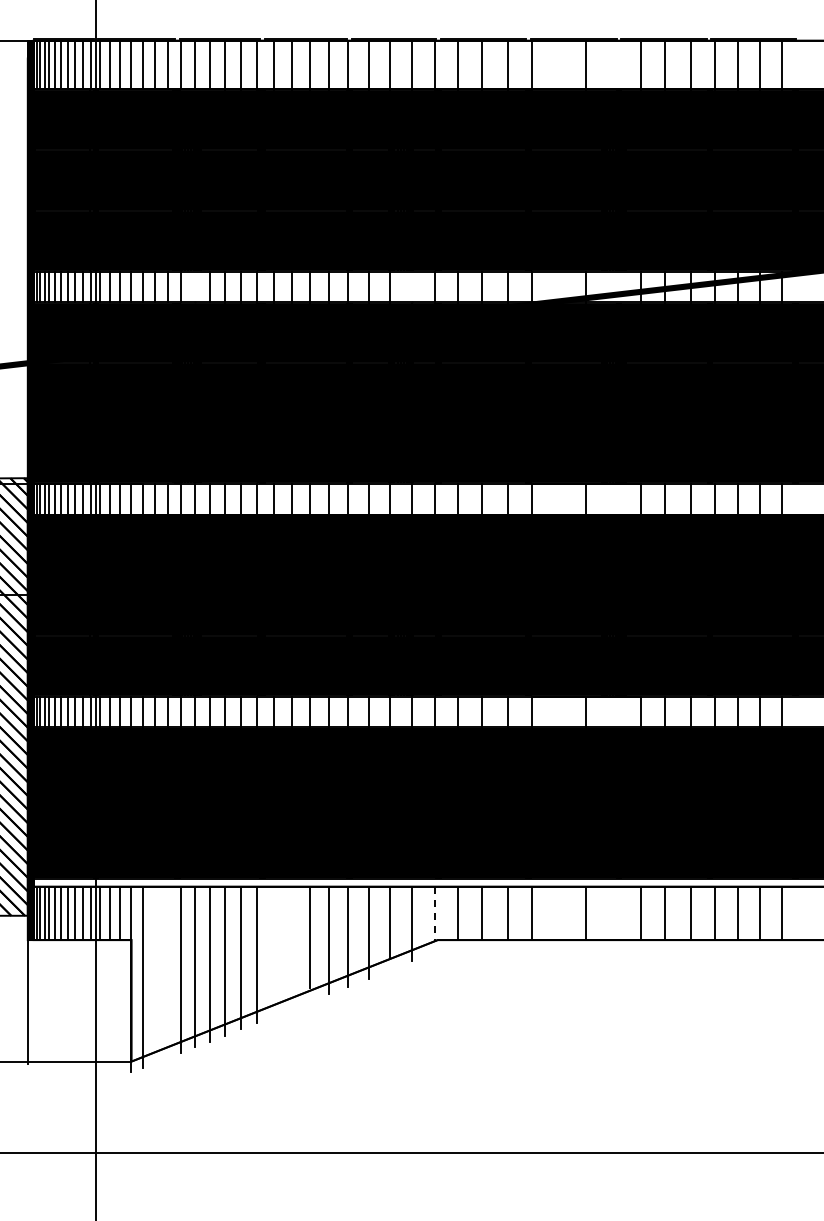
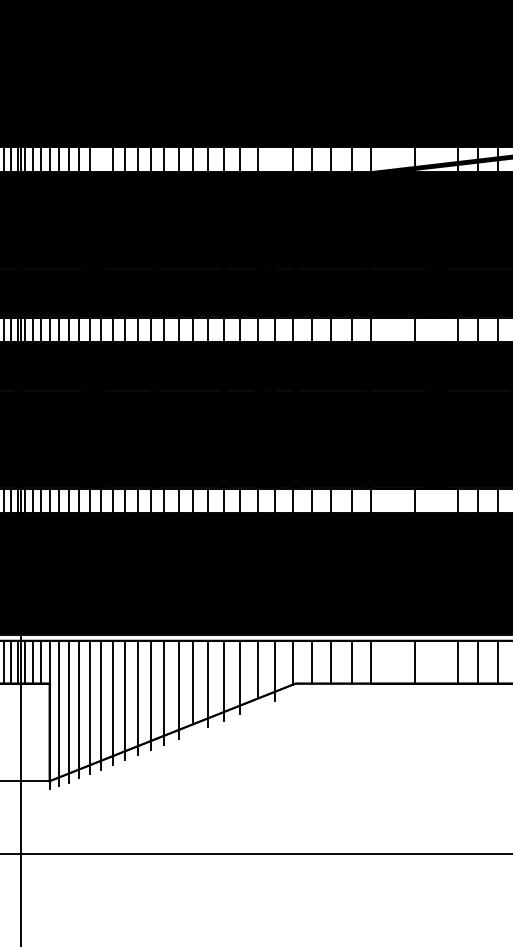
line: (434, 914) -> (292, 663), dashed -> solid
line: (291, 947) -> (178, 689), added
line: (274, 951) -> (164, 692), added
line: (167, 972) -> (78, 709), added
line: (155, 974) -> (69, 711), added

